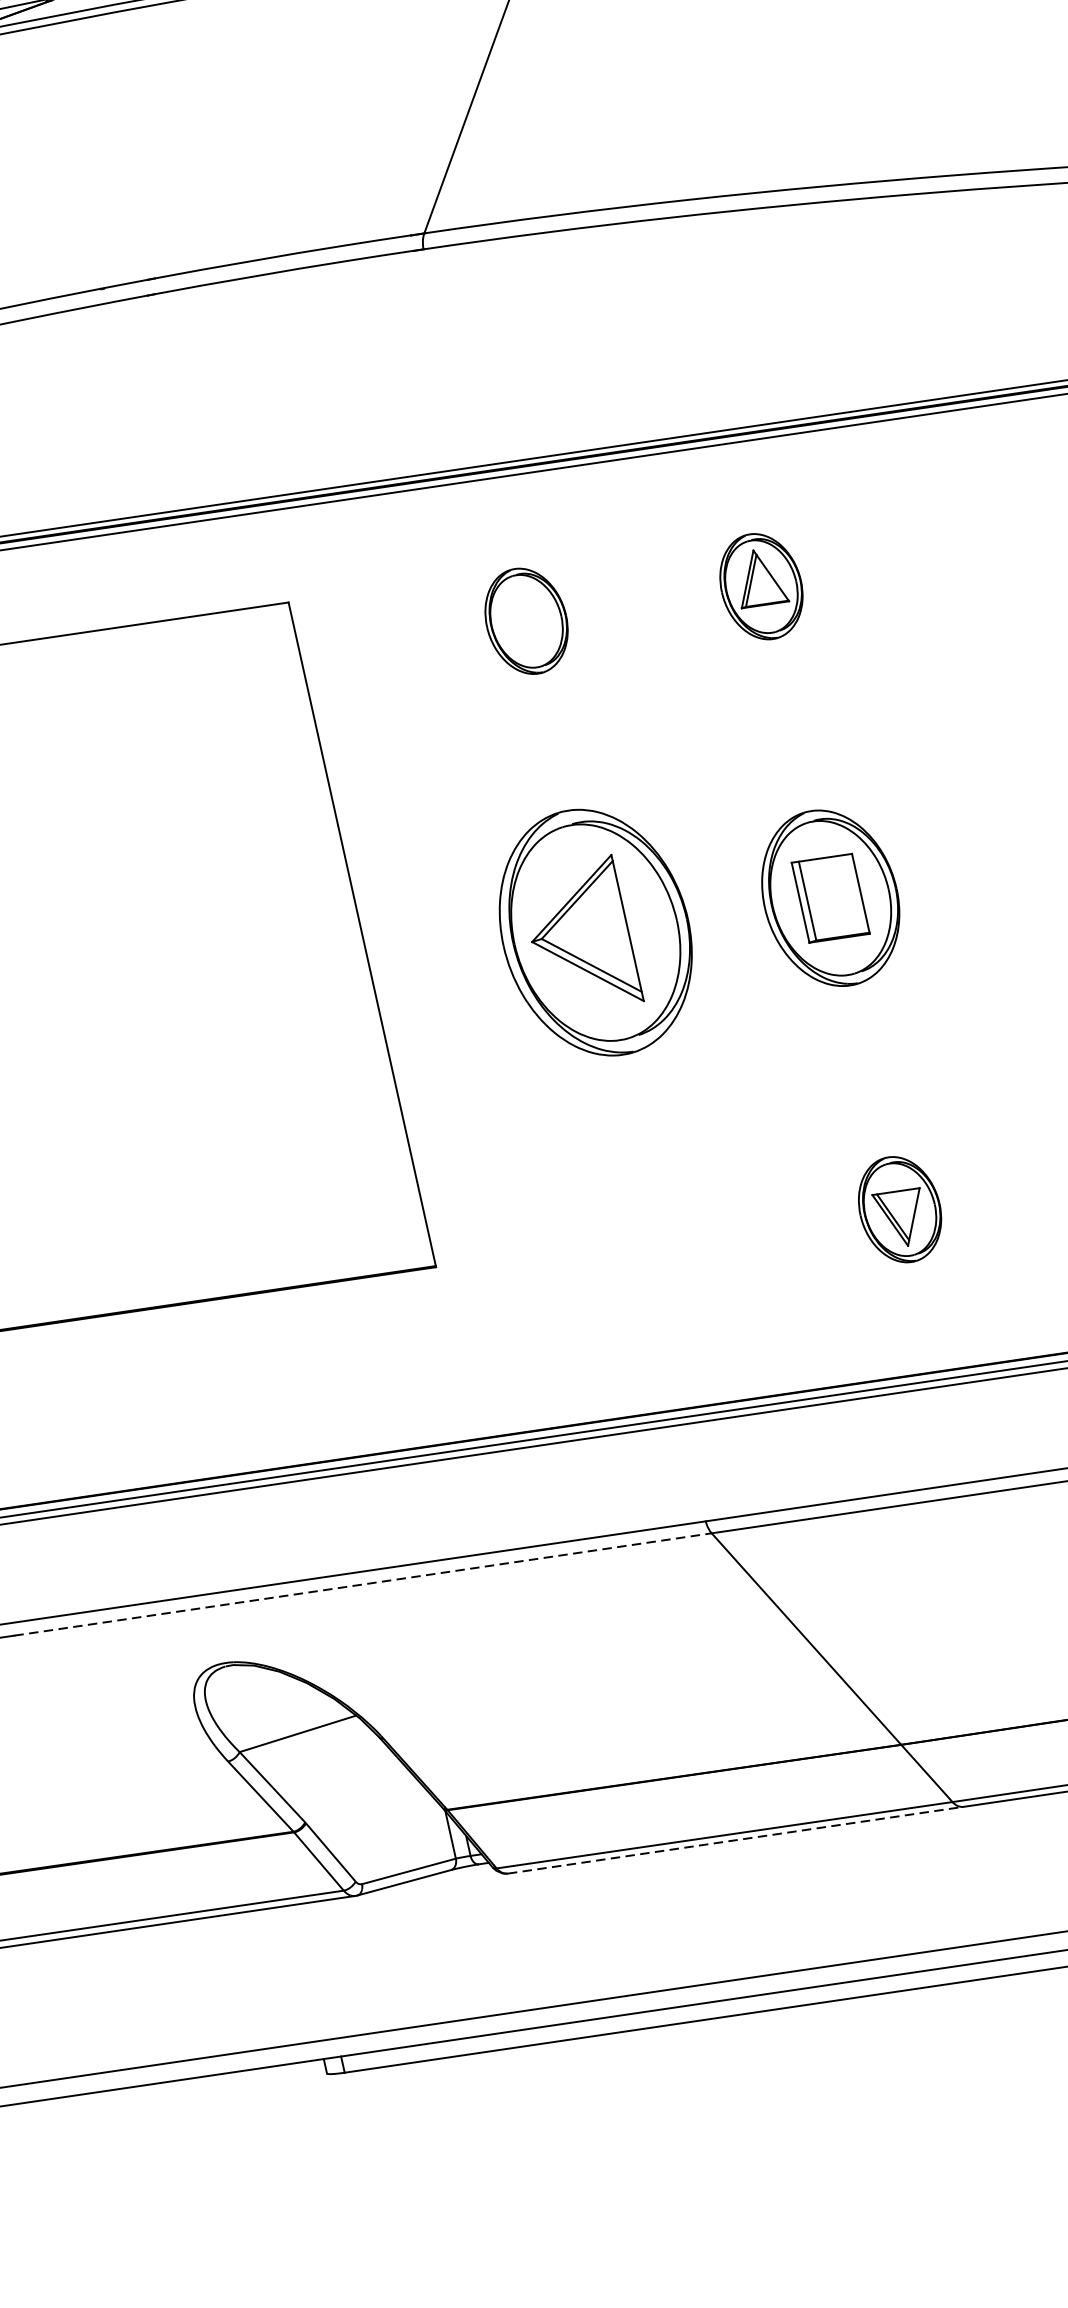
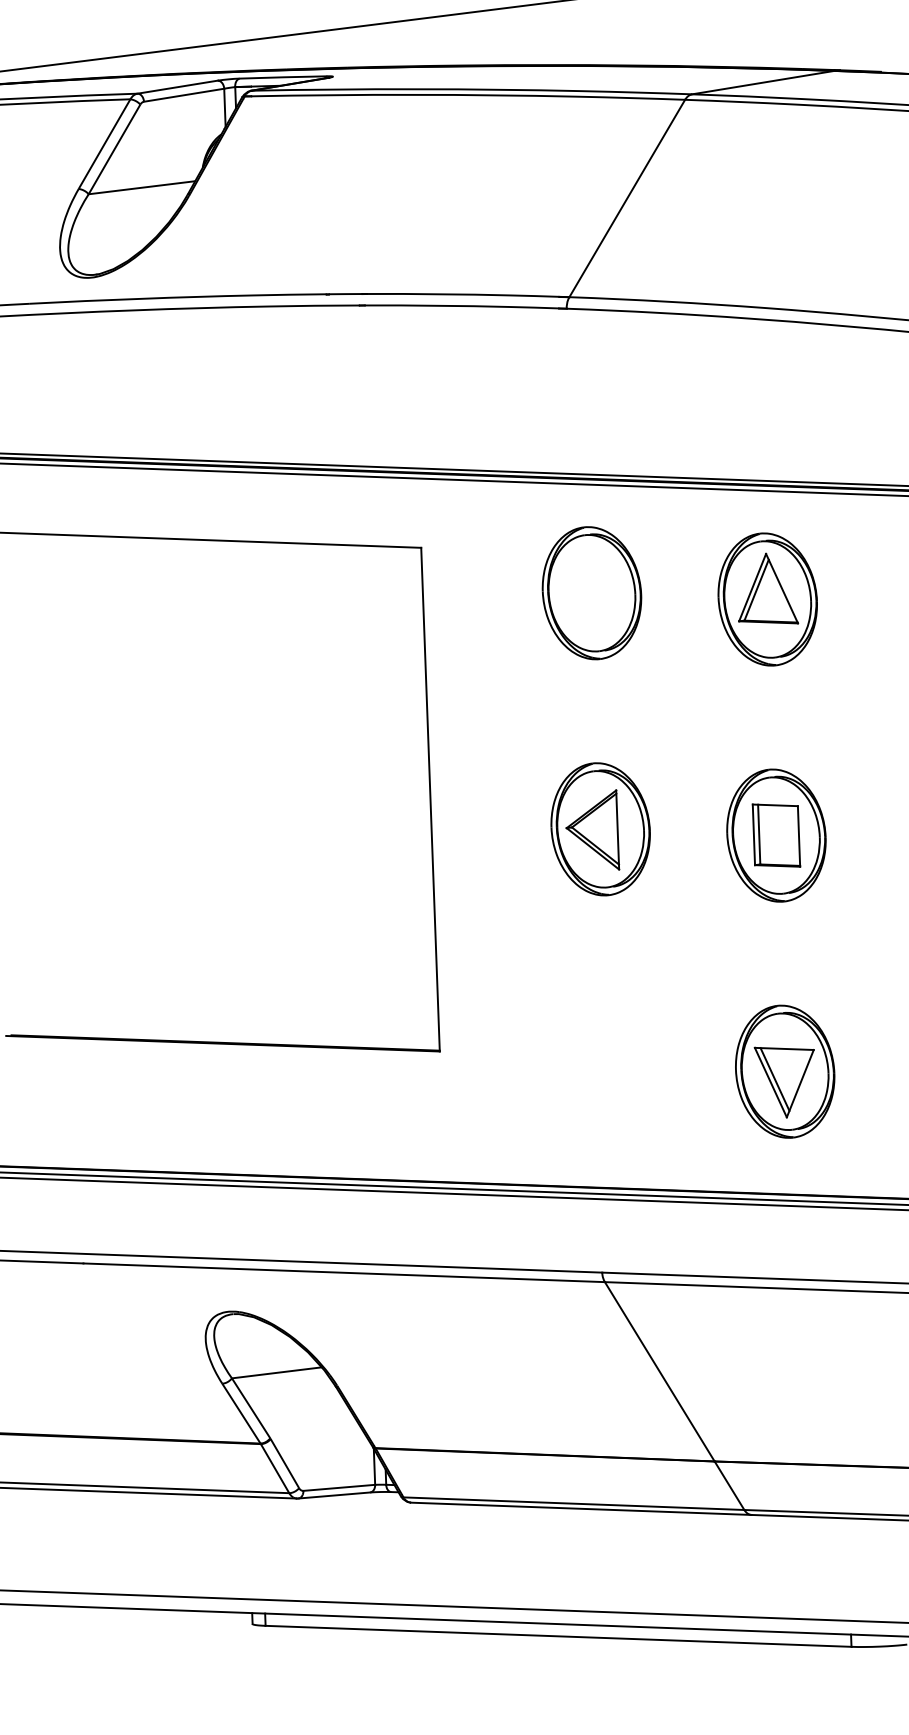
part: (761, 586) -> (767, 599), size x1.67
part: (525, 621) -> (591, 593), size x1.67
part: (595, 933) -> (600, 829), size x0.71
part: (900, 1209) -> (785, 1071), size x1.67
line: (363, 1584) -> (344, 1272), dashed -> solid
line: (735, 1839) -> (581, 1508), dashed -> solid

